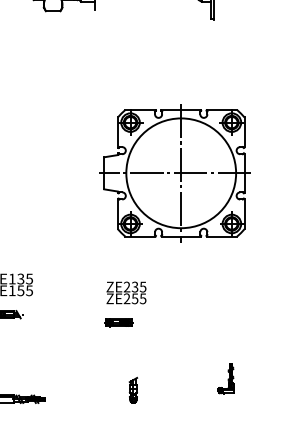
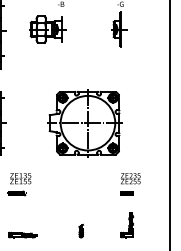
part: (174, 173) -> (84, 123), moved
part: (125, 304) -> (130, 184), moved
part: (226, 379) -> (127, 225), size x1.67

